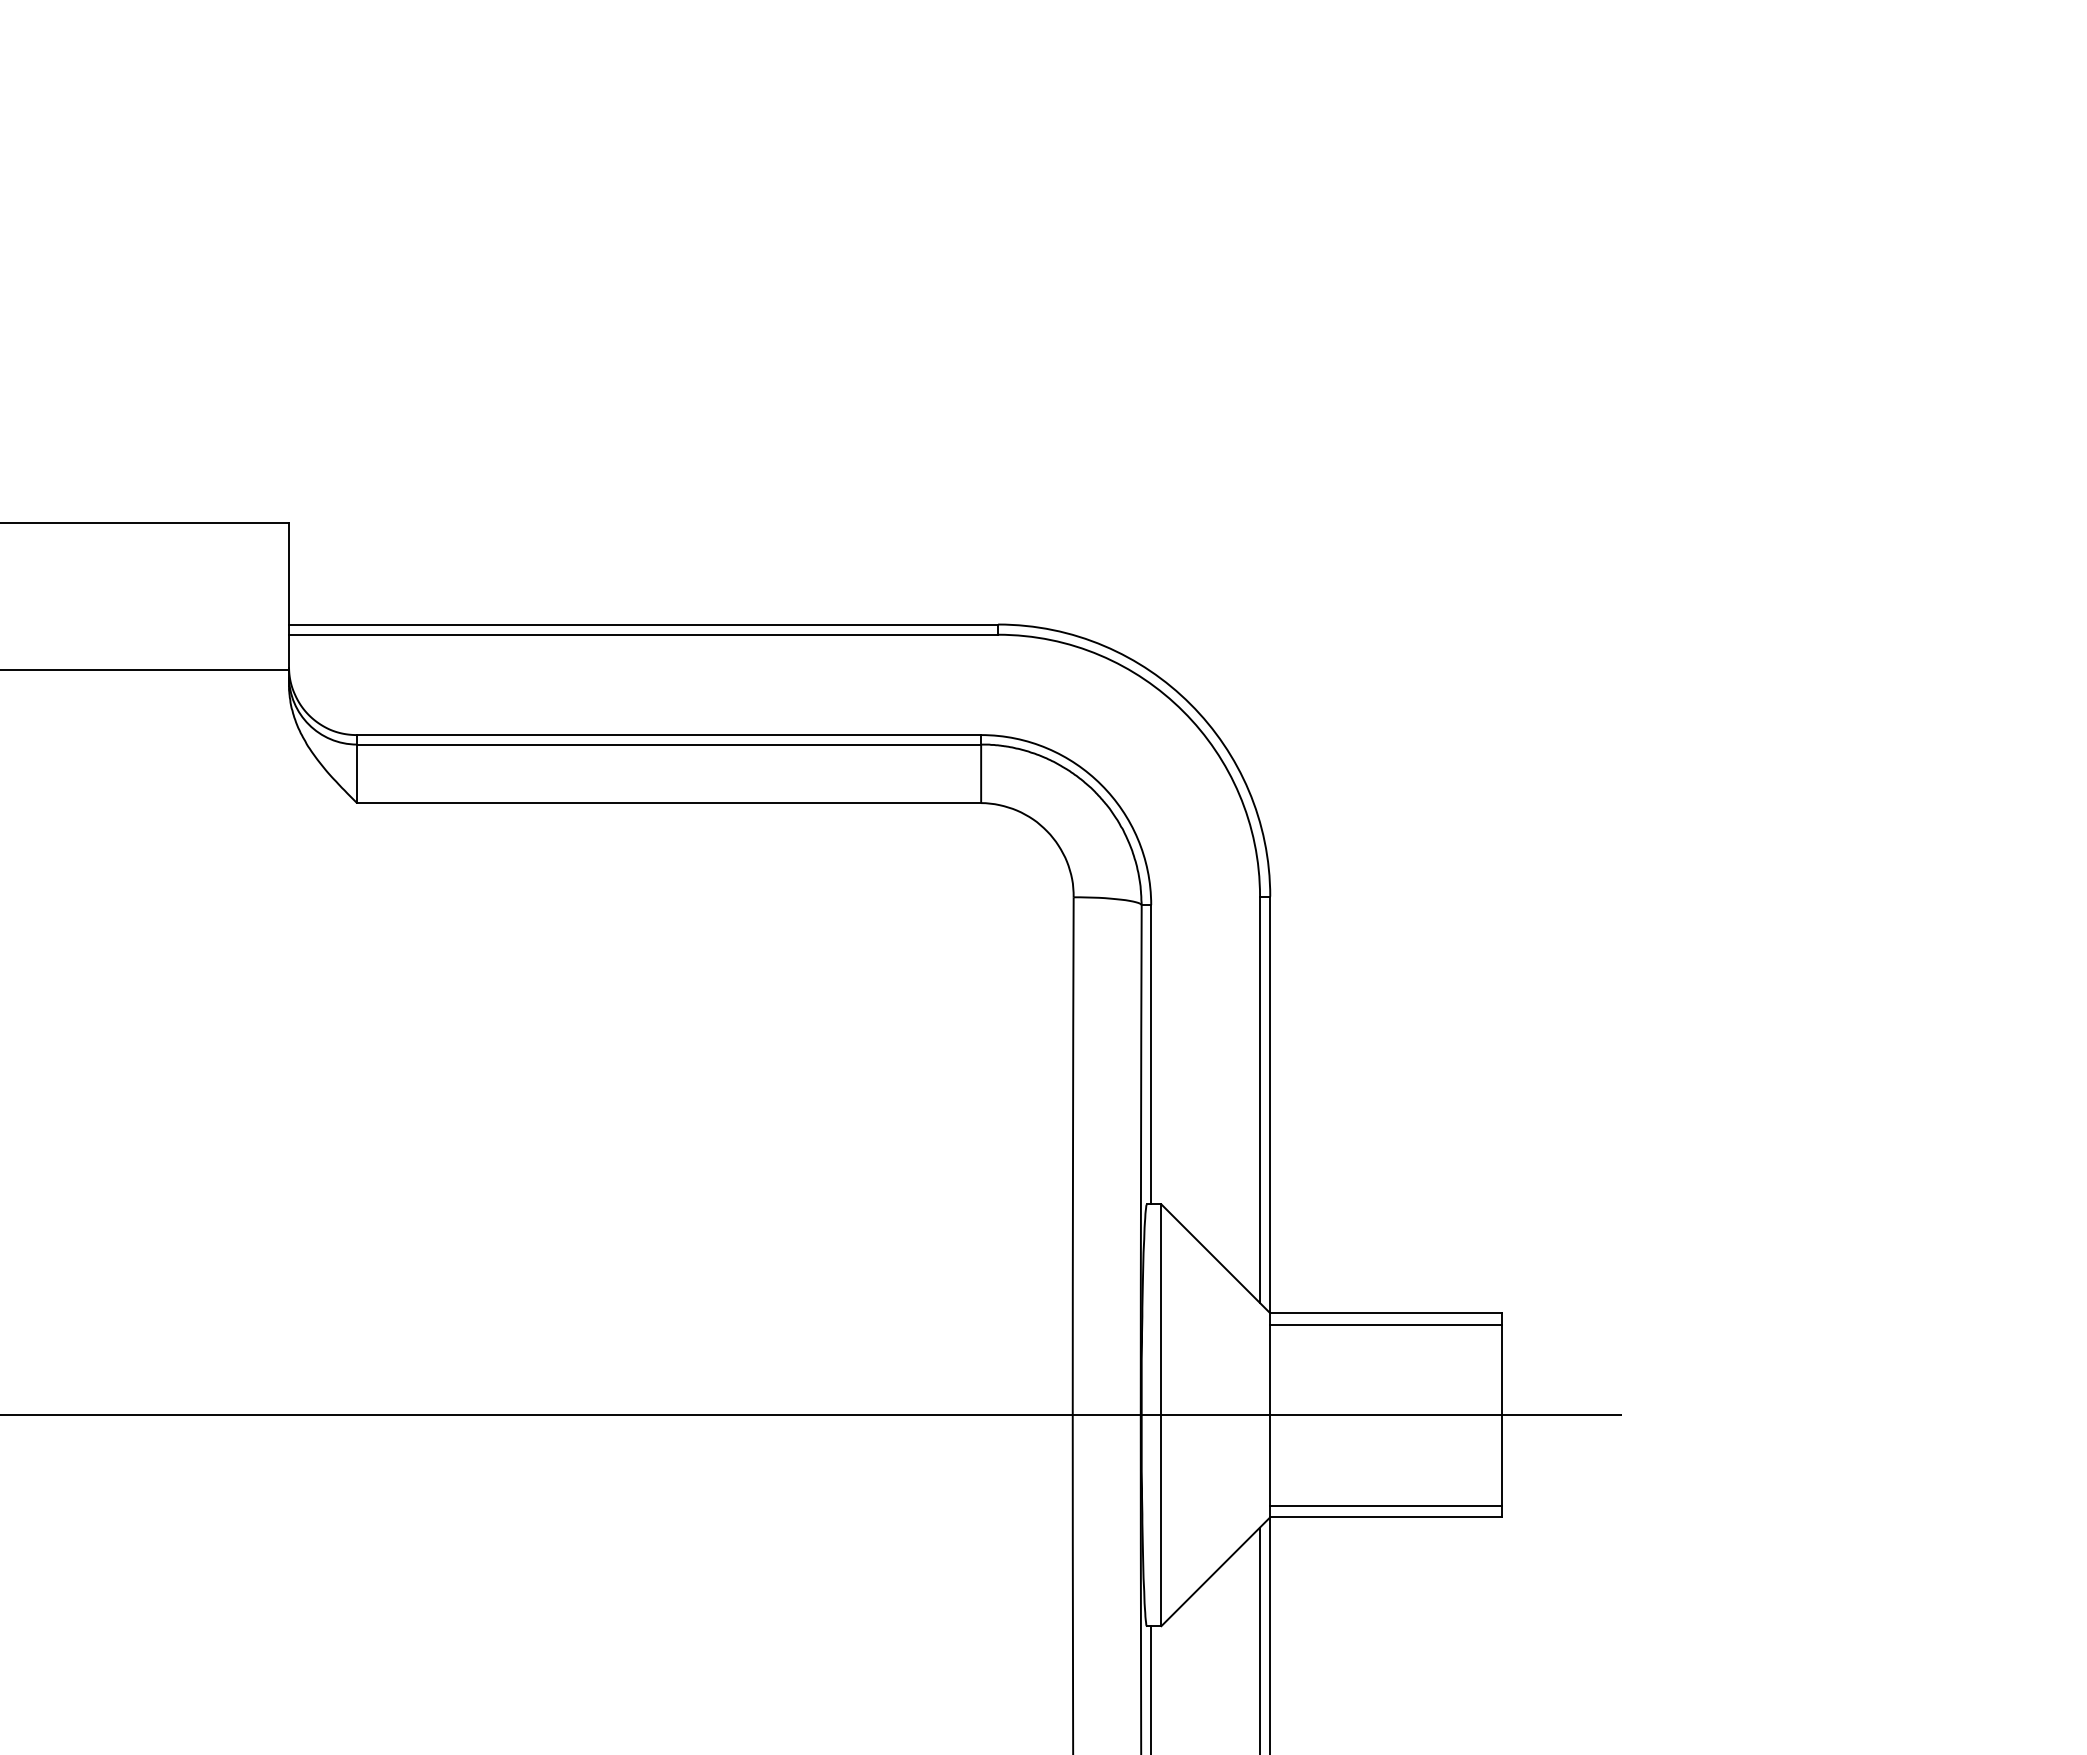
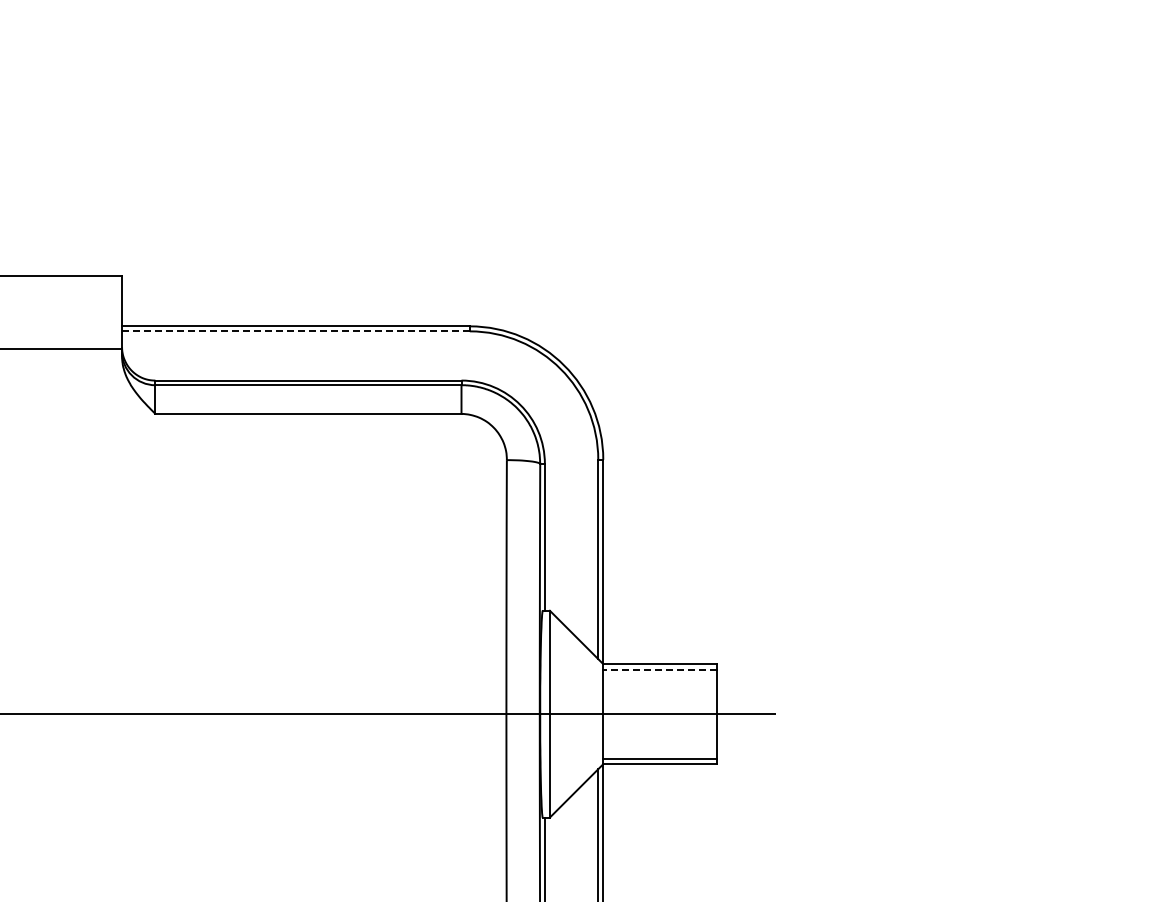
line: (642, 635) -> (295, 331), solid -> dashed
line: (1384, 1324) -> (659, 669), solid -> dashed

